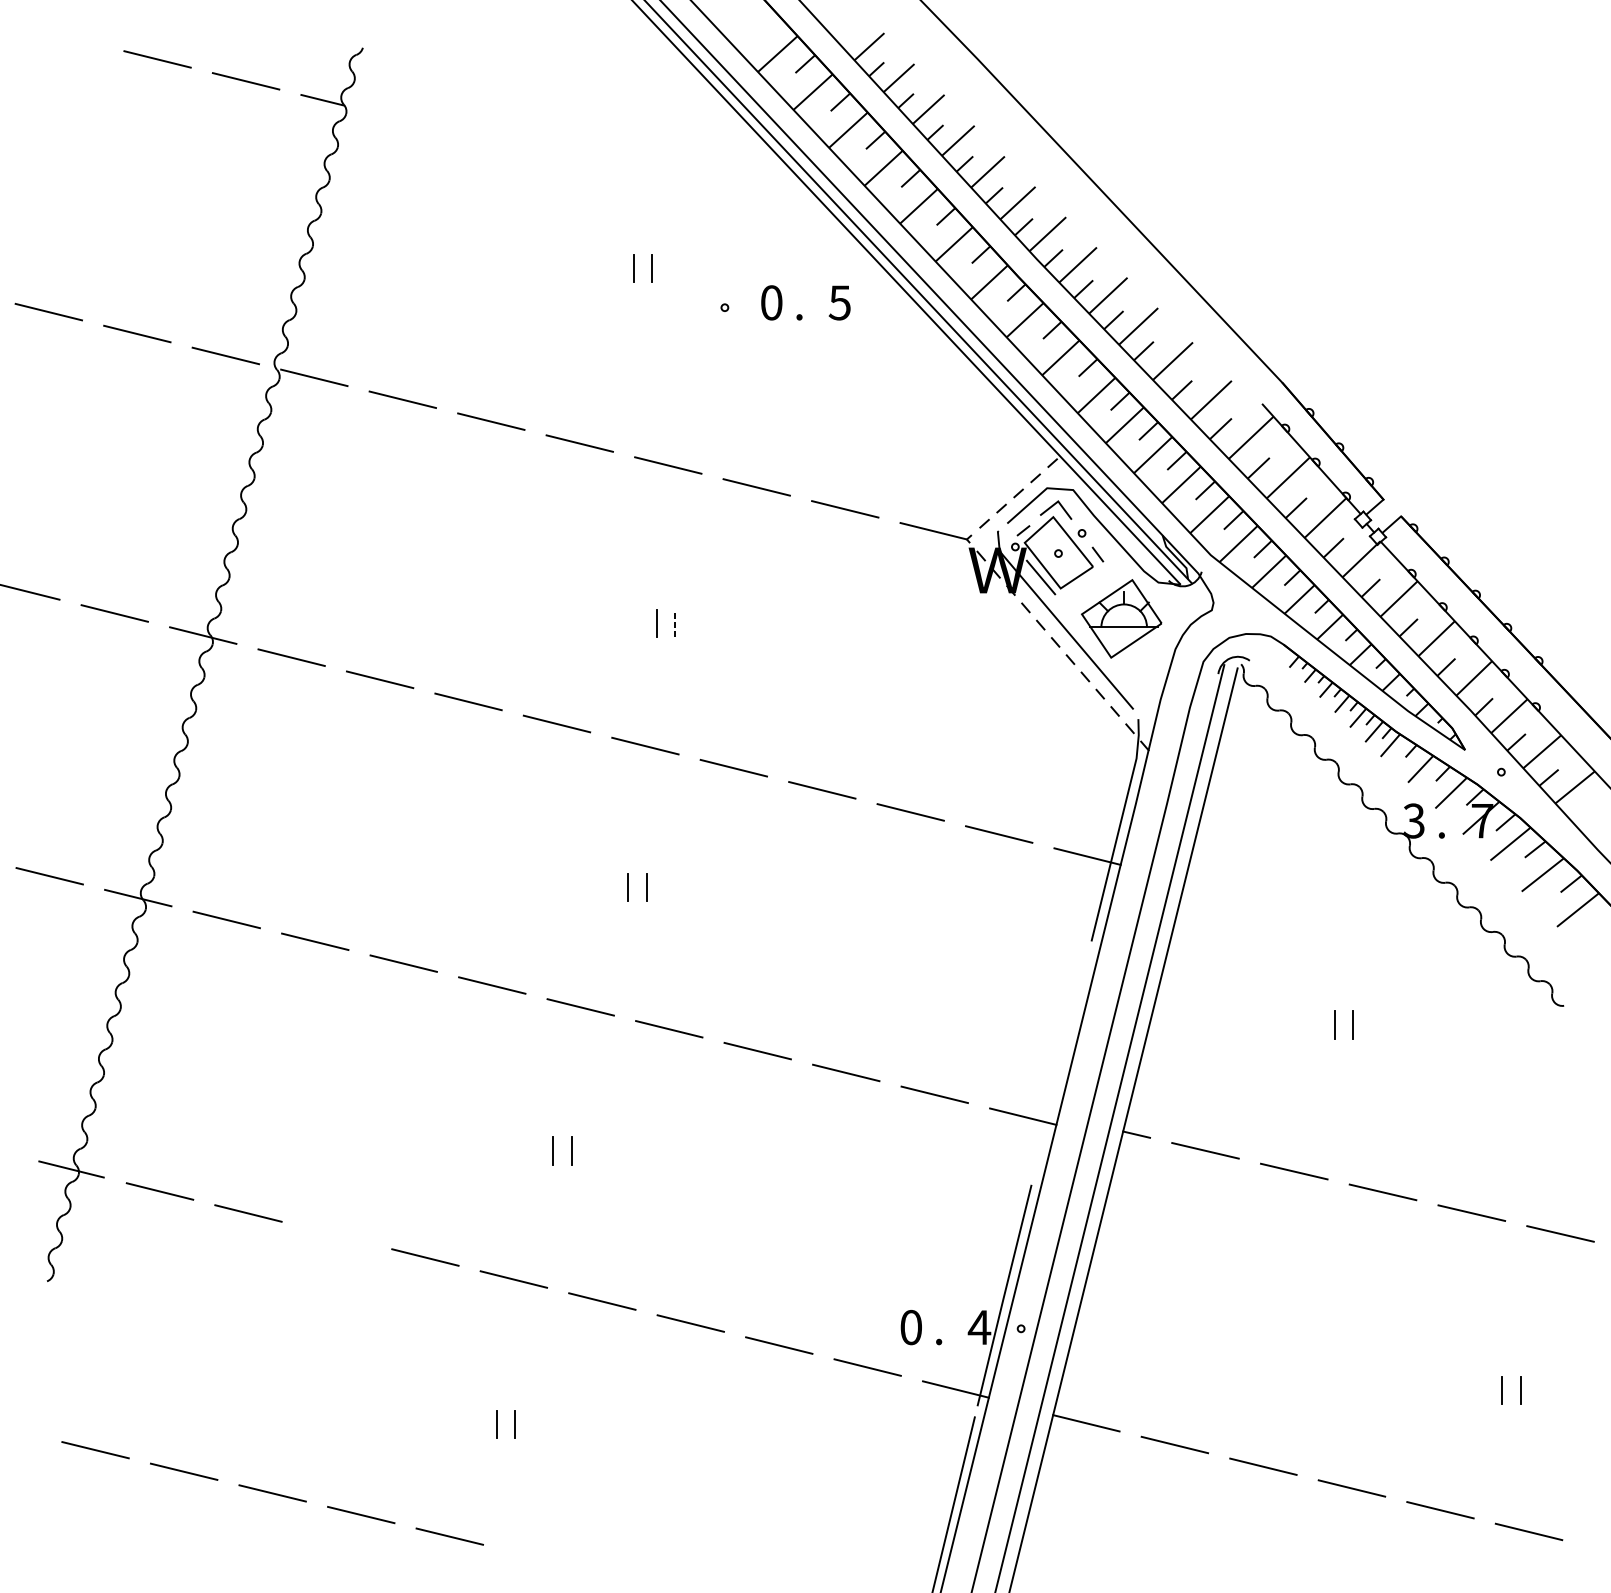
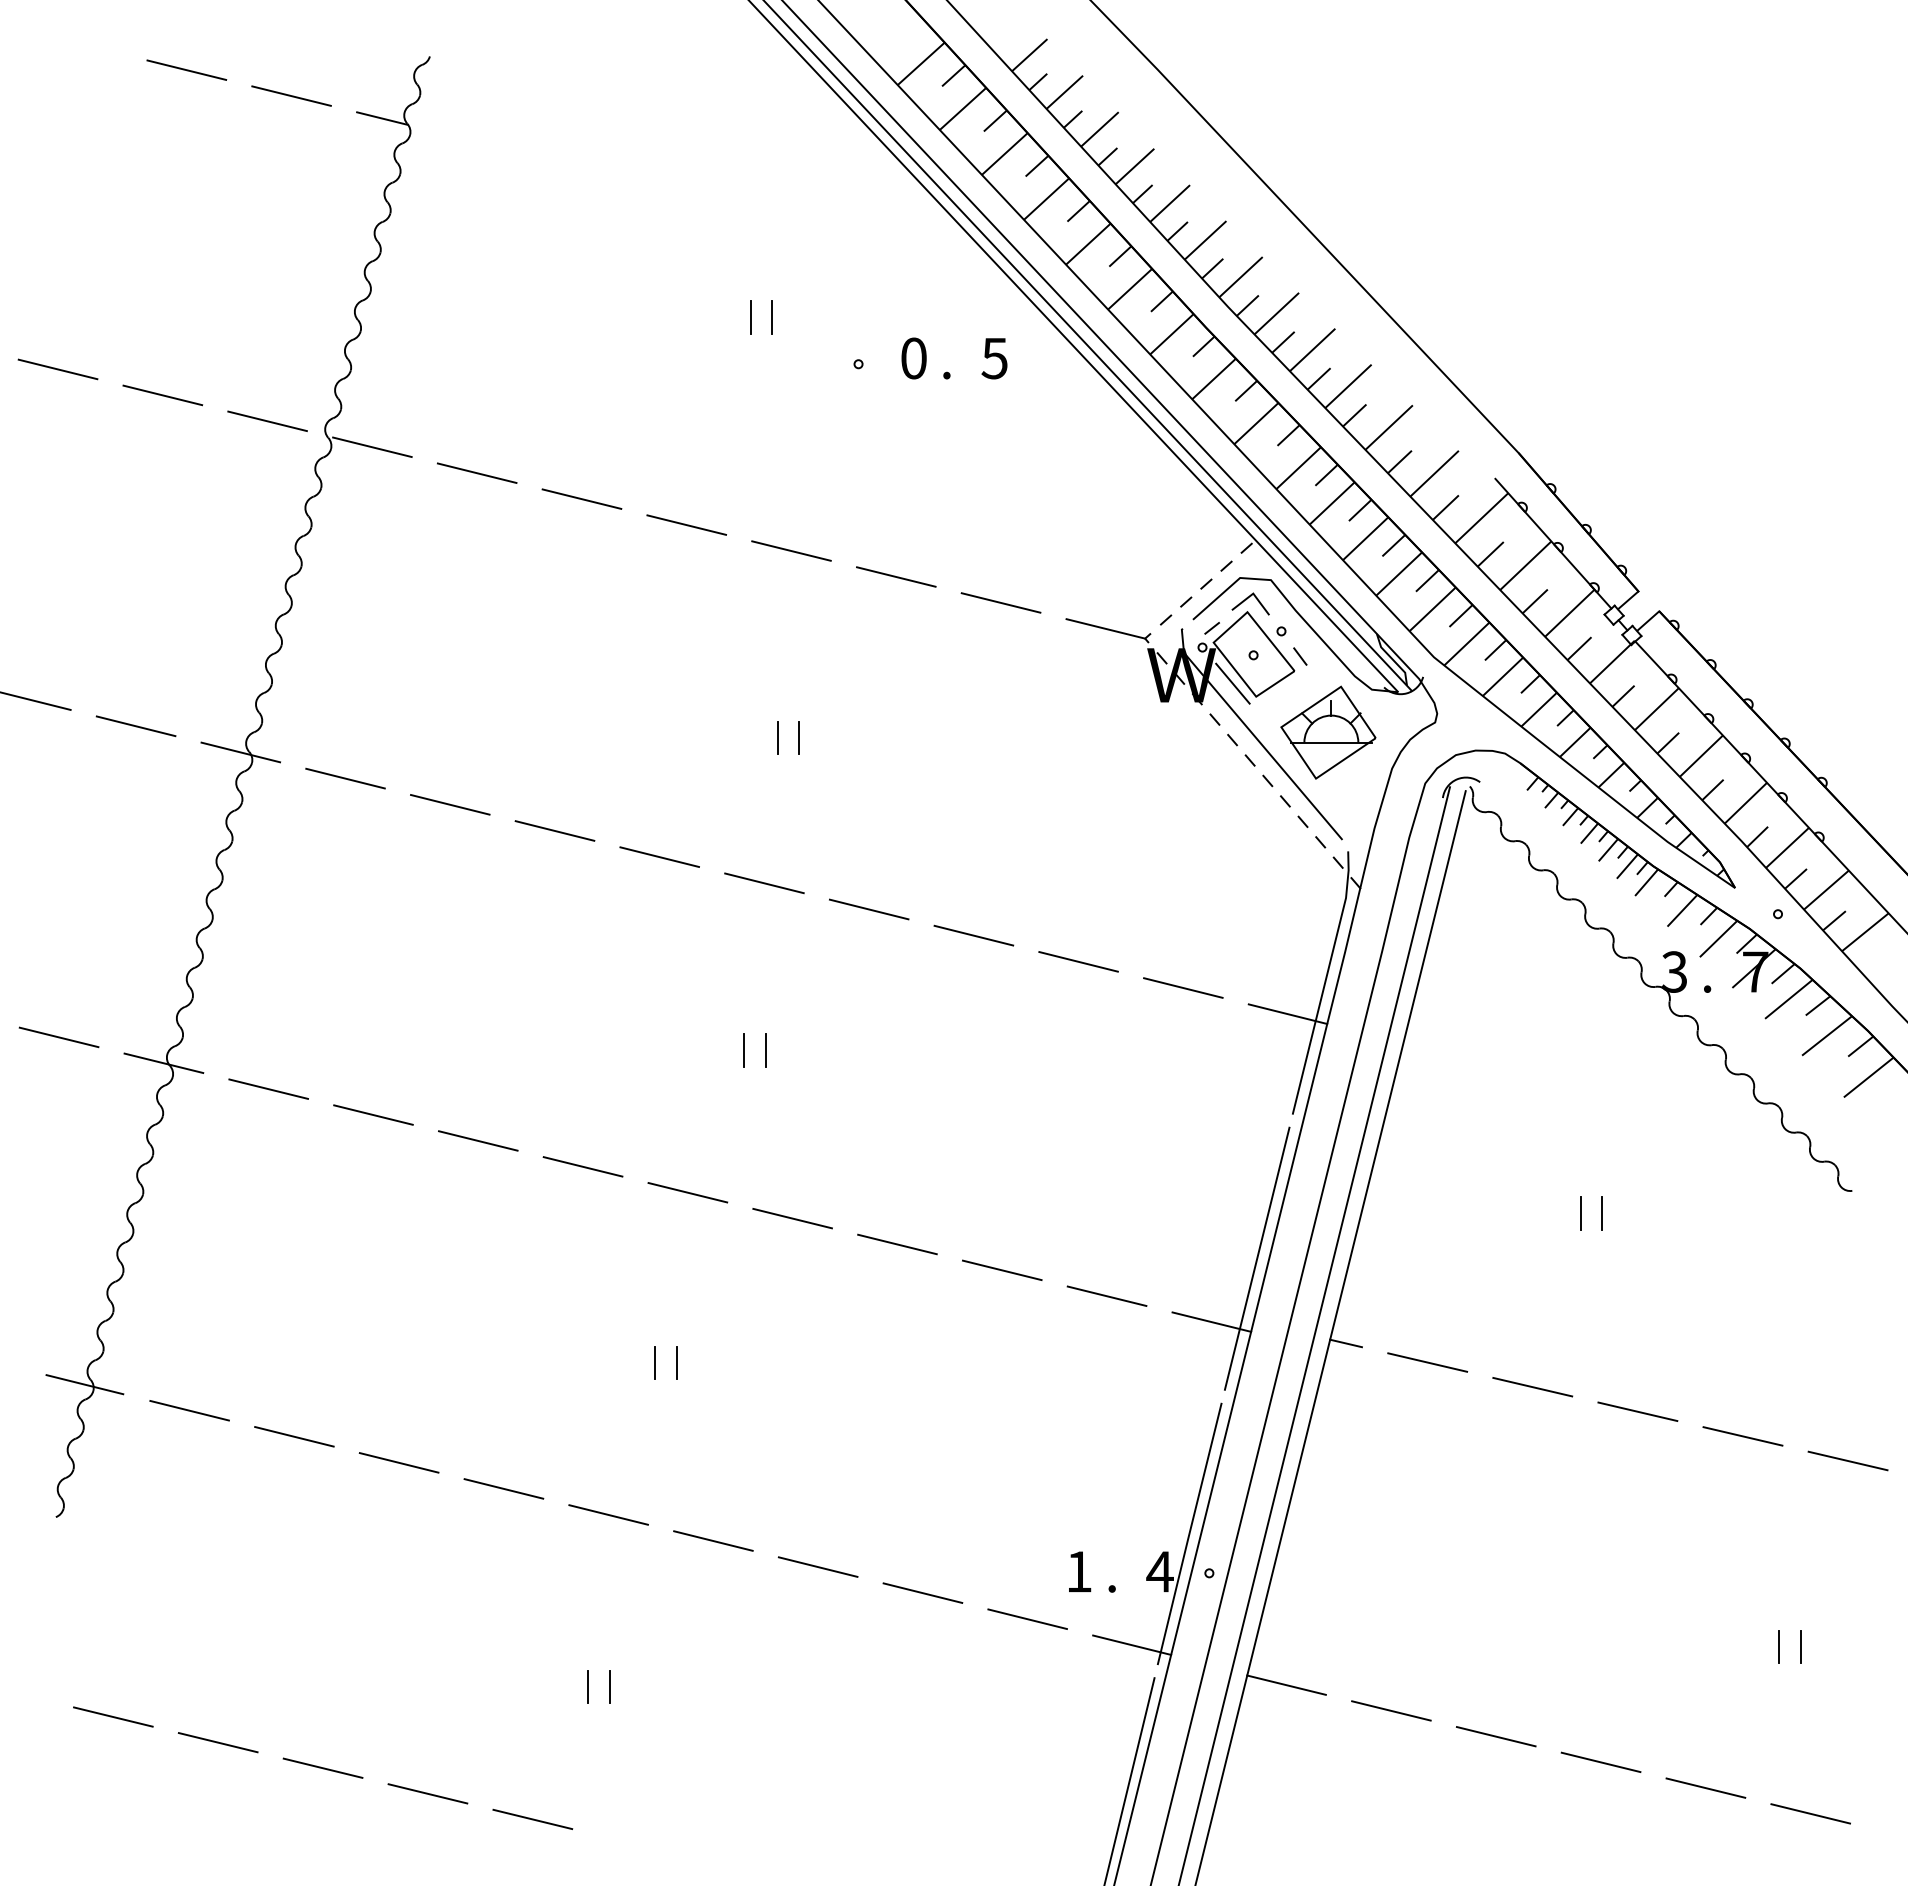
line: (675, 622) -> (799, 737), dashed -> solid
line: (1060, 1062) -> (1256, 1258), added
line: (336, 1235) -> (398, 1462), added
text: (910, 1327) -> (1078, 1571), 0 -> 1

